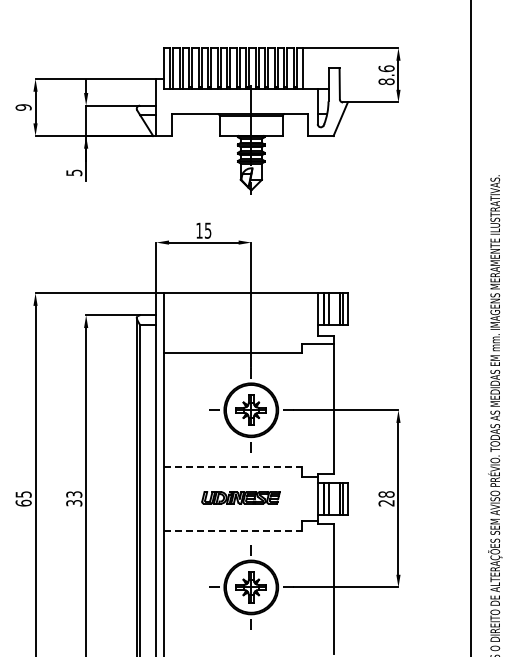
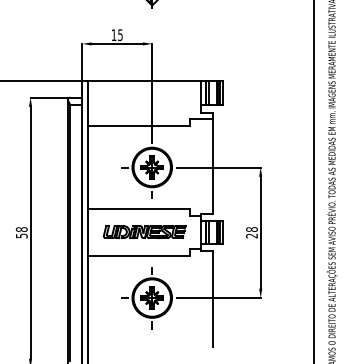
line: (232, 467) -> (138, 209), dashed -> solid
part: (240, 497) -> (144, 231), size x1.43
text: (74, 498) -> (21, 232), 33 -> 58
line: (232, 530) -> (138, 256), dashed -> solid

